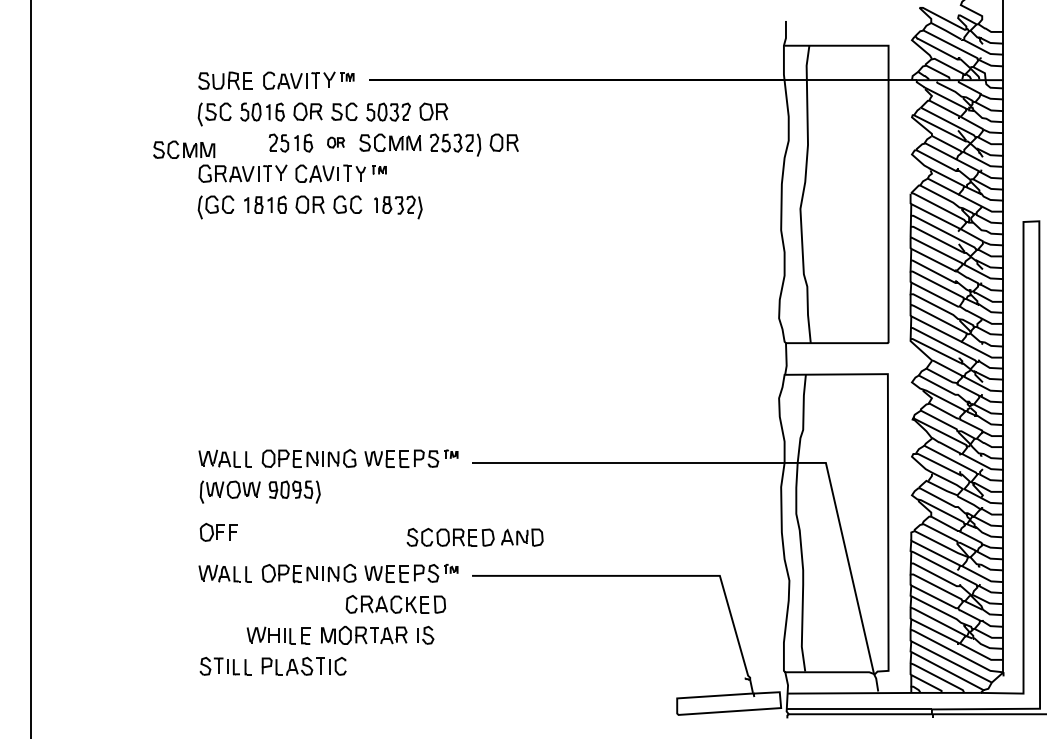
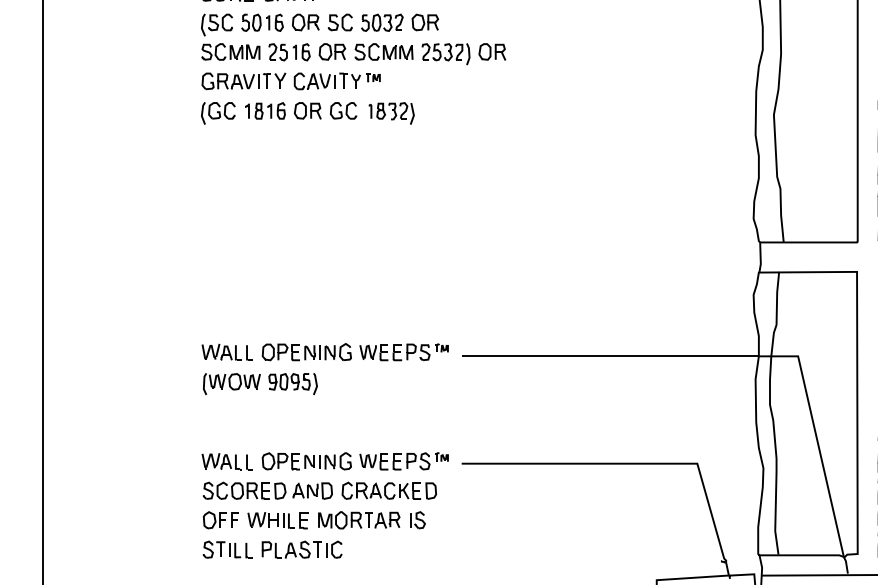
part: (335, 142) -> (331, 51), size x1.67
part: (184, 149) -> (231, 51), moved
part: (218, 531) -> (220, 519), moved
part: (474, 536) -> (267, 489), moved

